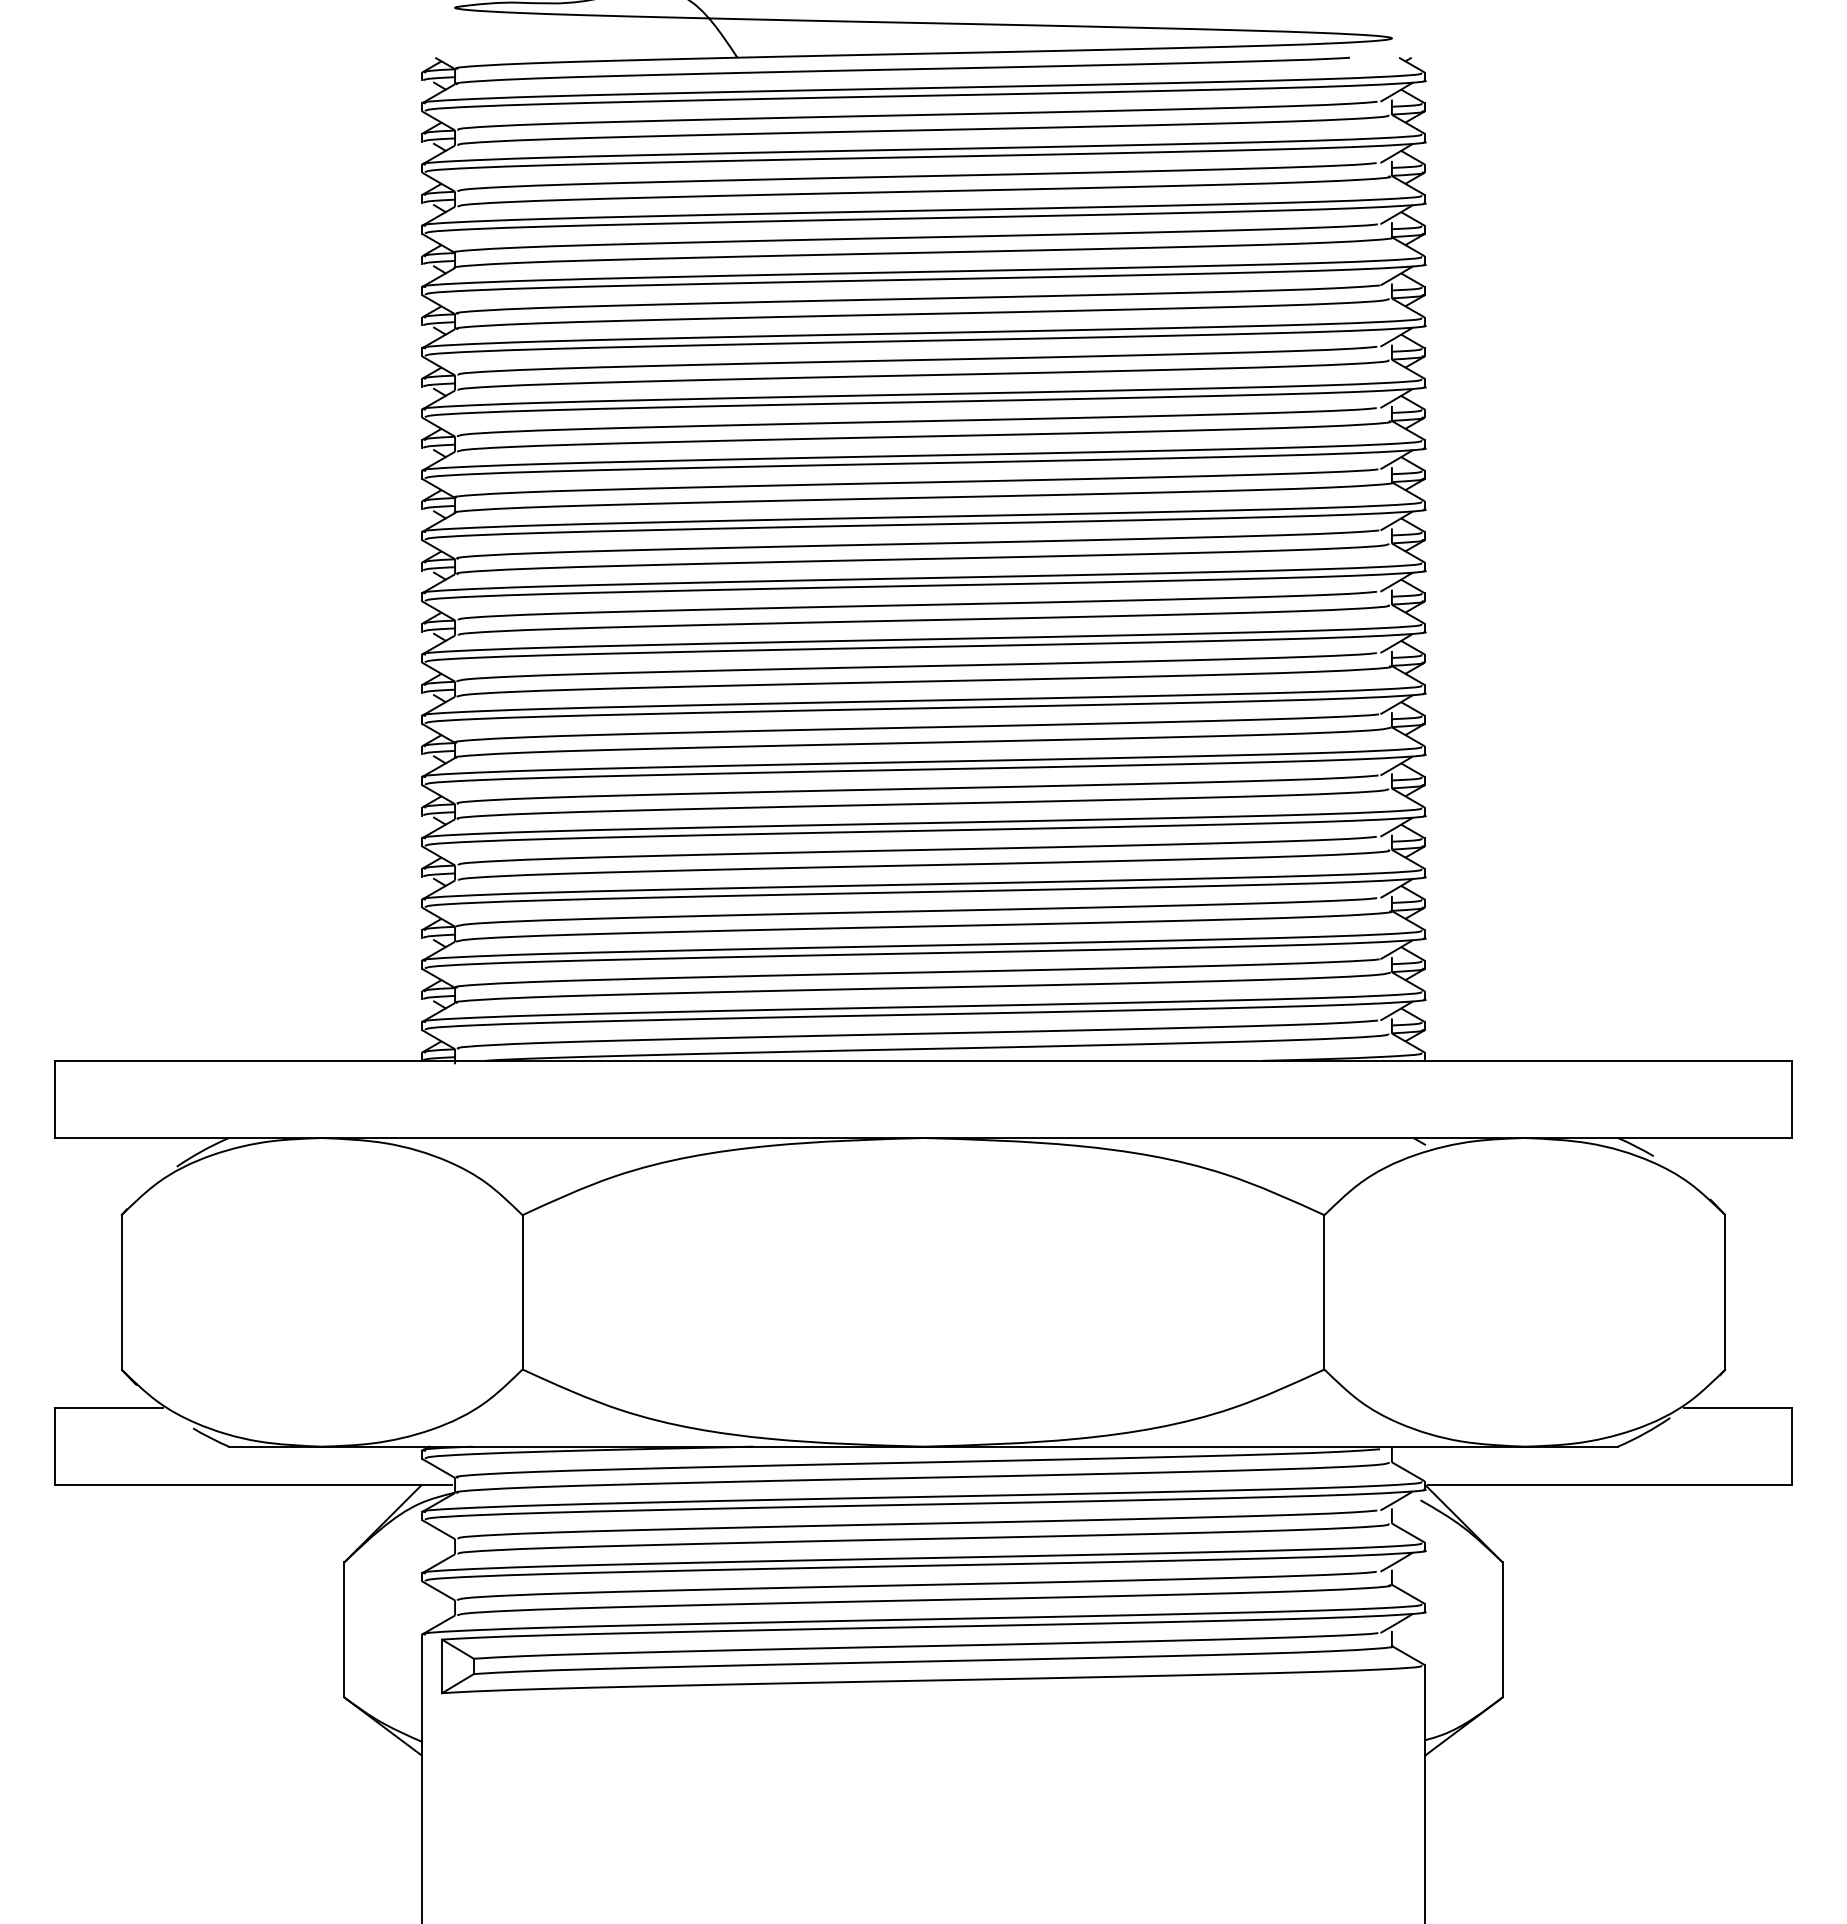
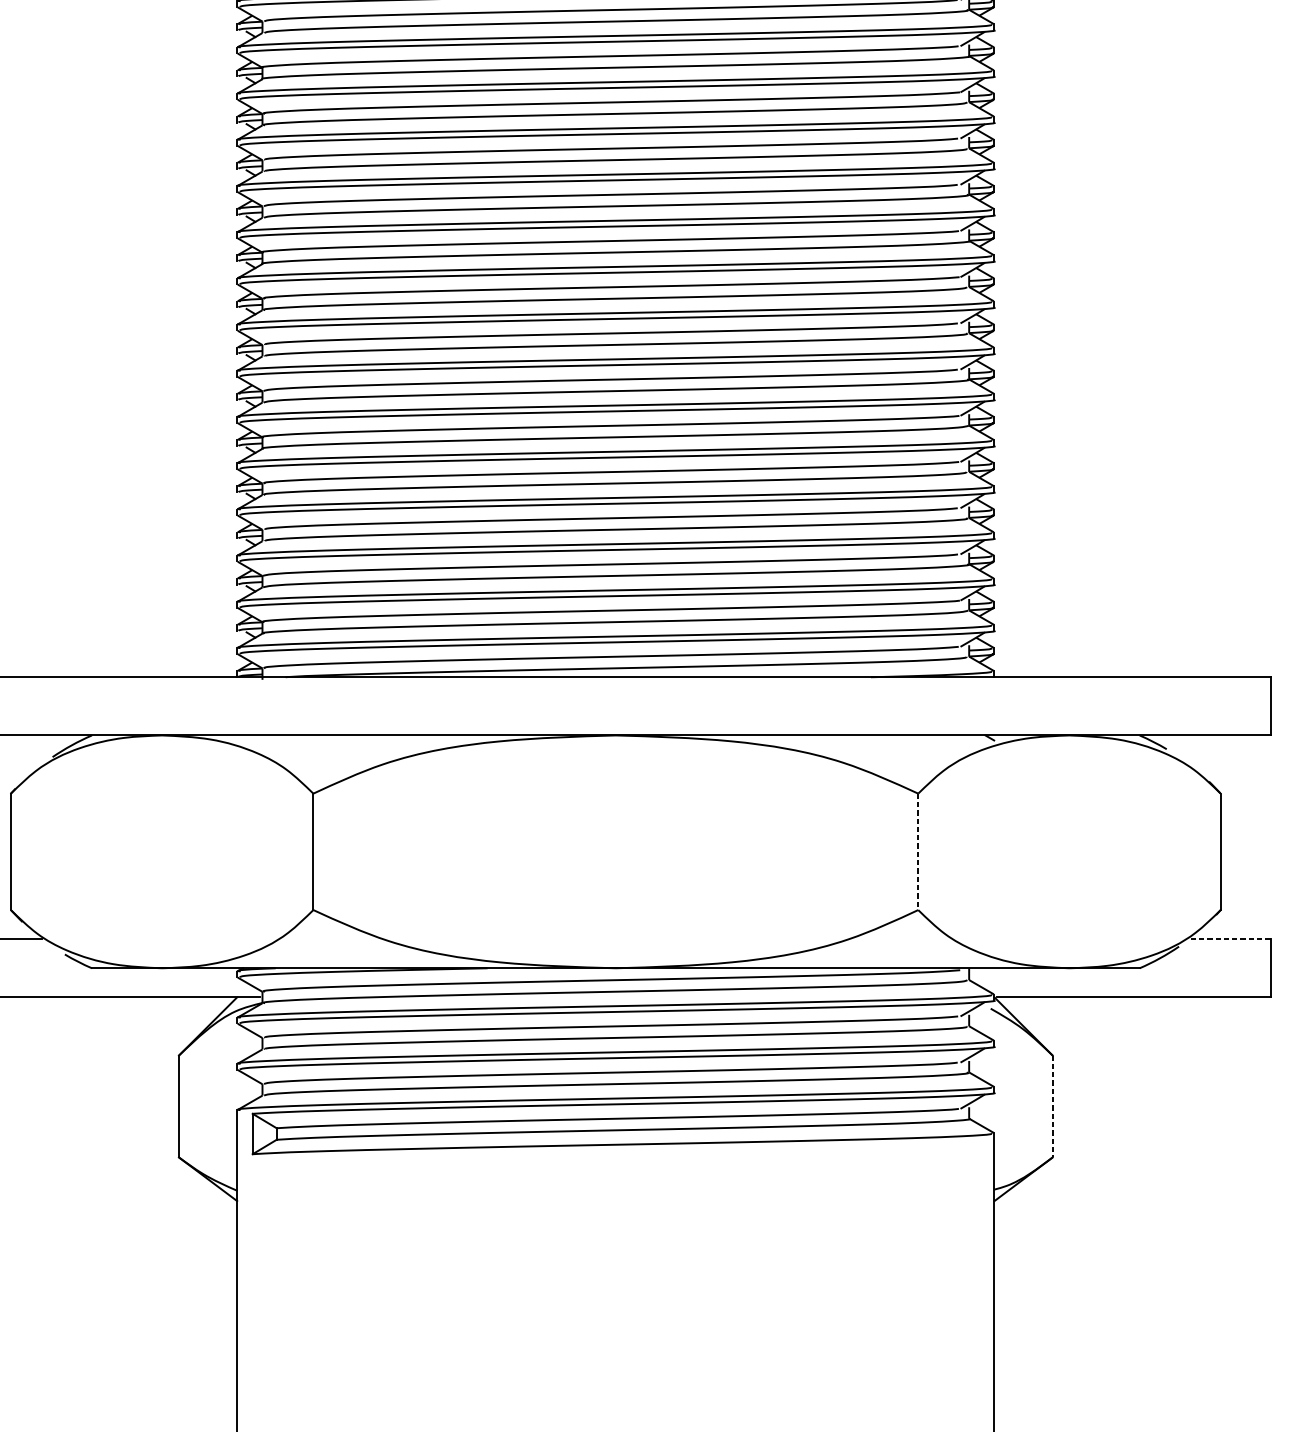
line: (1324, 1292) -> (918, 851), solid -> dashed
line: (1737, 1408) -> (1229, 939), solid -> dashed
line: (1502, 1629) -> (1052, 1106), solid -> dashed

